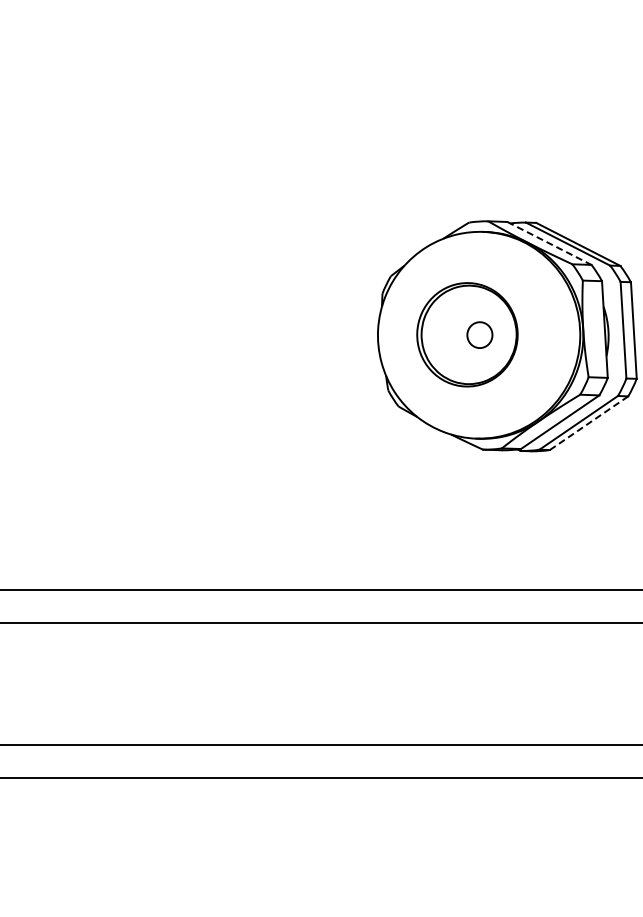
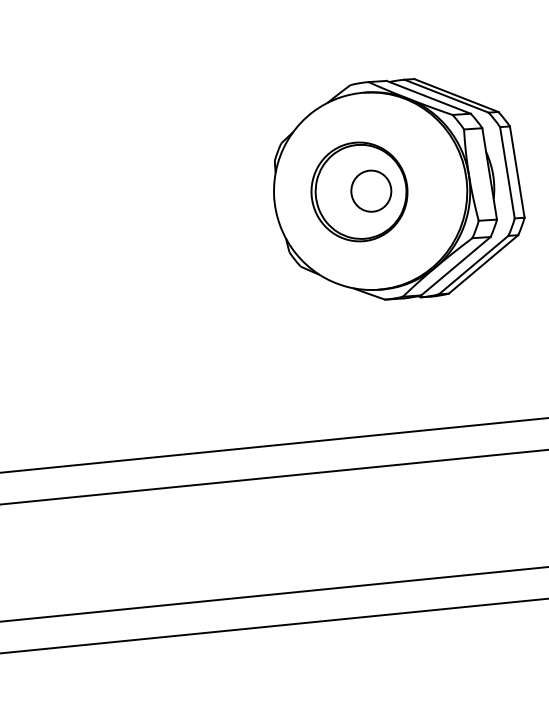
line: (549, 243) -> (428, 97), dashed -> solid
part: (479, 334) -> (370, 190), size x1.67
line: (589, 423) -> (483, 264), dashed -> solid

